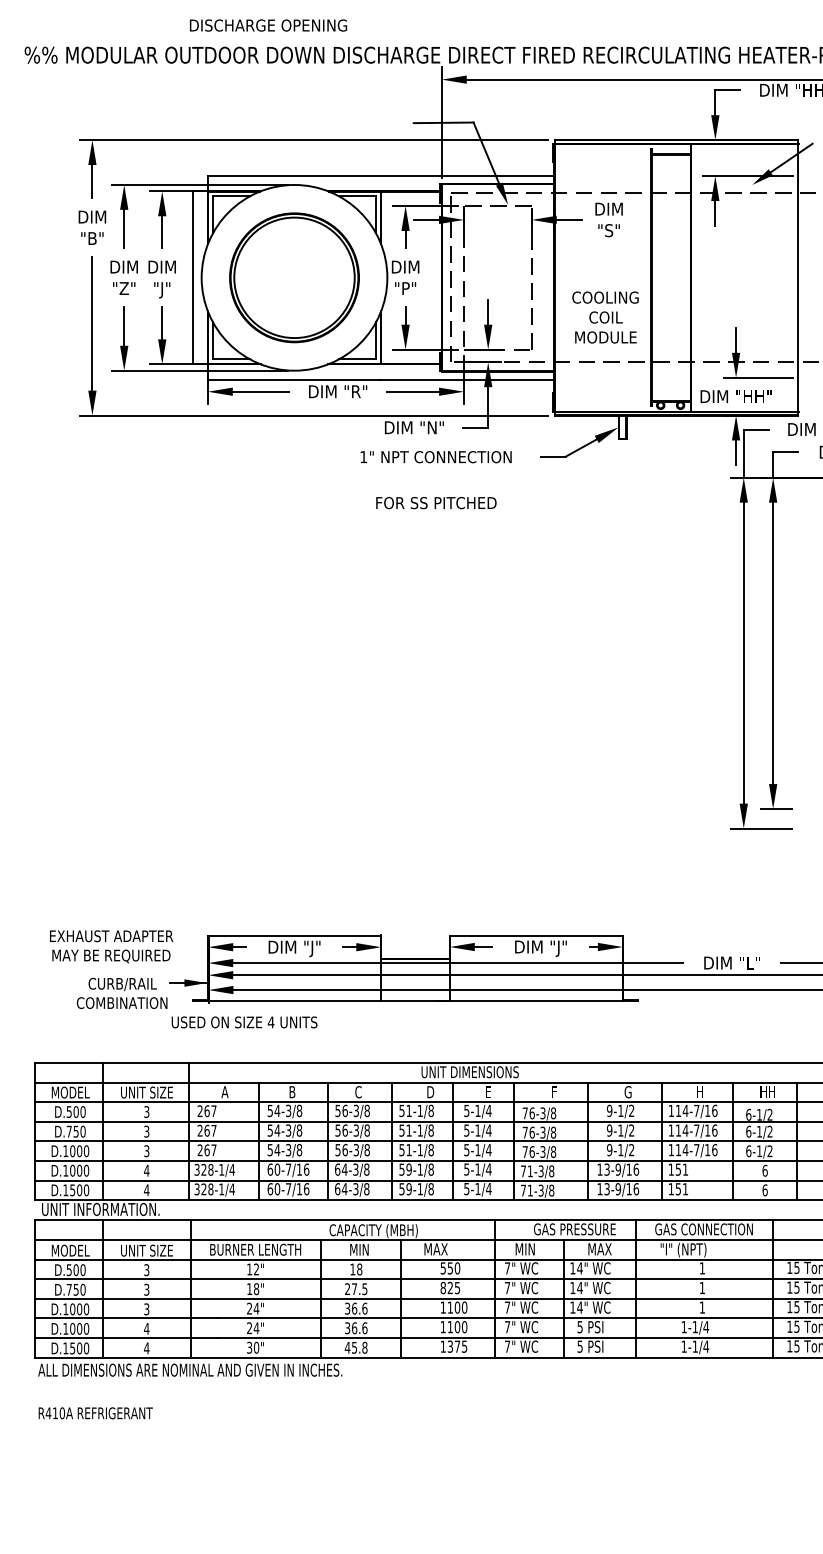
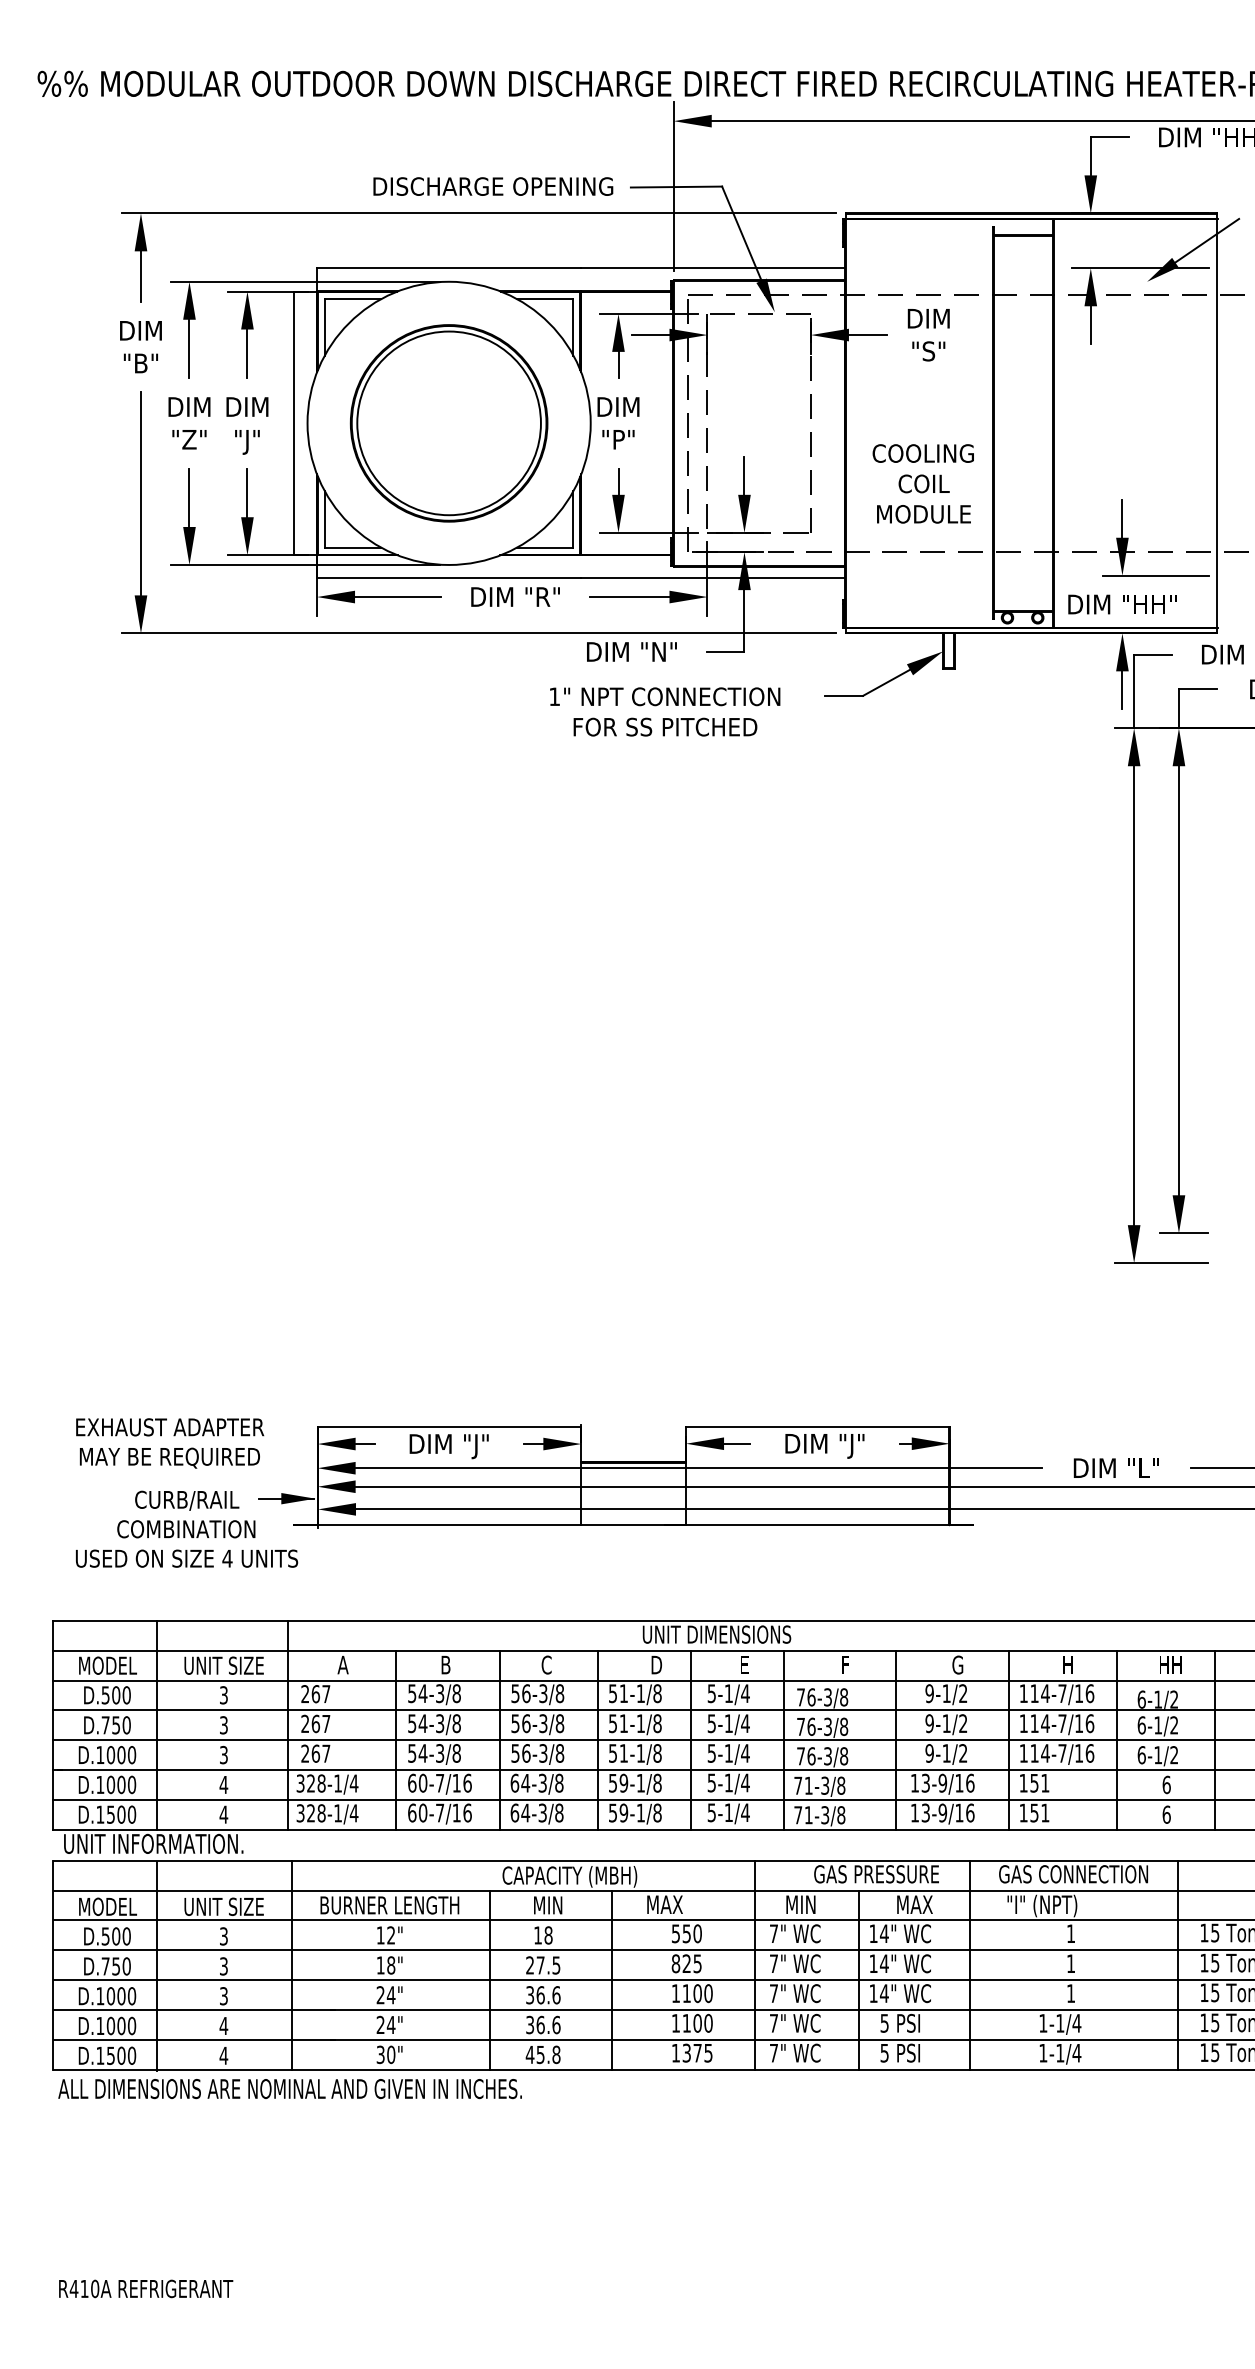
text: (268, 25) -> (493, 186), moved
text: (436, 503) -> (665, 727), moved
text: (244, 1022) -> (186, 1558), moved
text: (95, 1413) -> (145, 2289), moved

